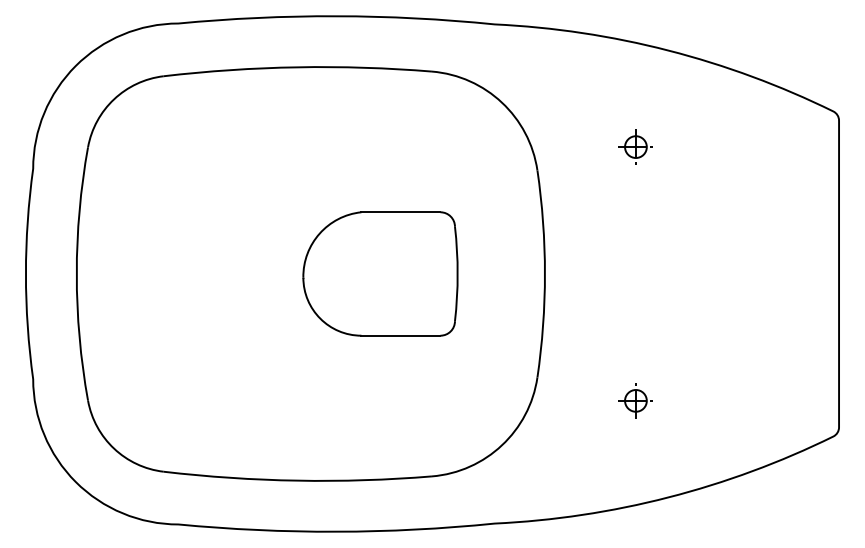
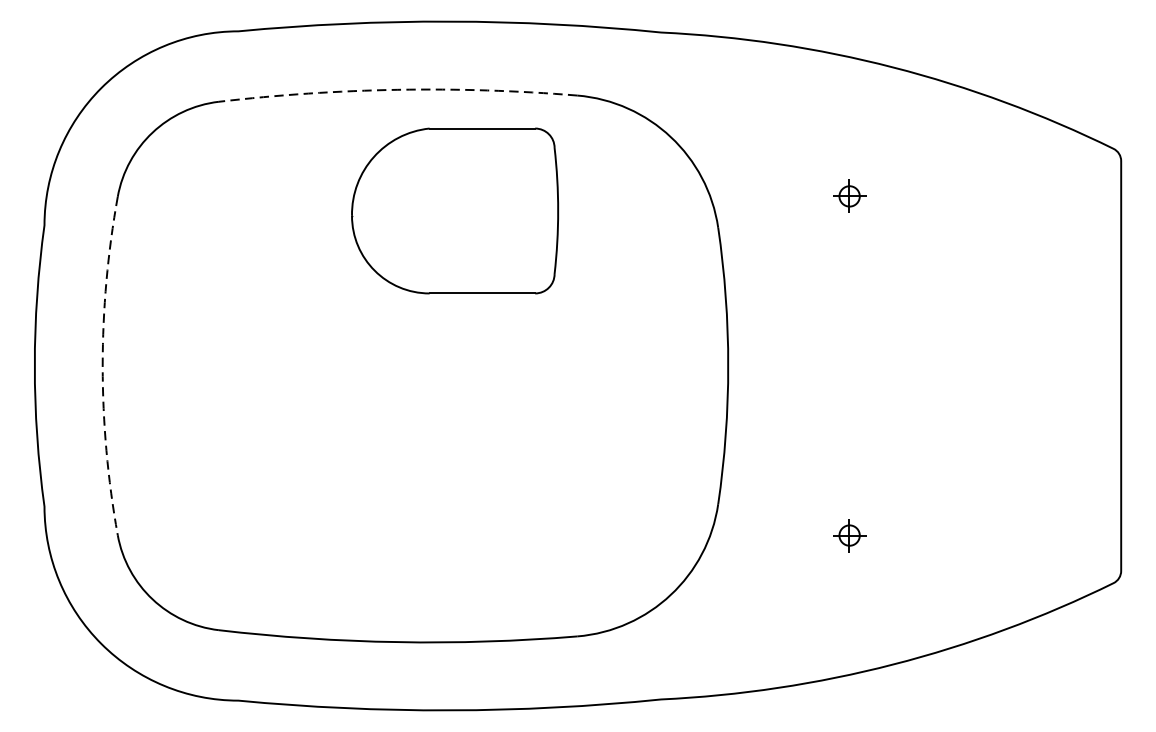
arc: (297, 67) -> (397, 90), solid -> dashed
part: (635, 146) -> (849, 195), size x0.7
arc: (76, 273) -> (102, 365), solid -> dashed
part: (380, 273) -> (455, 210), moved
part: (635, 400) -> (849, 535), size x0.7

